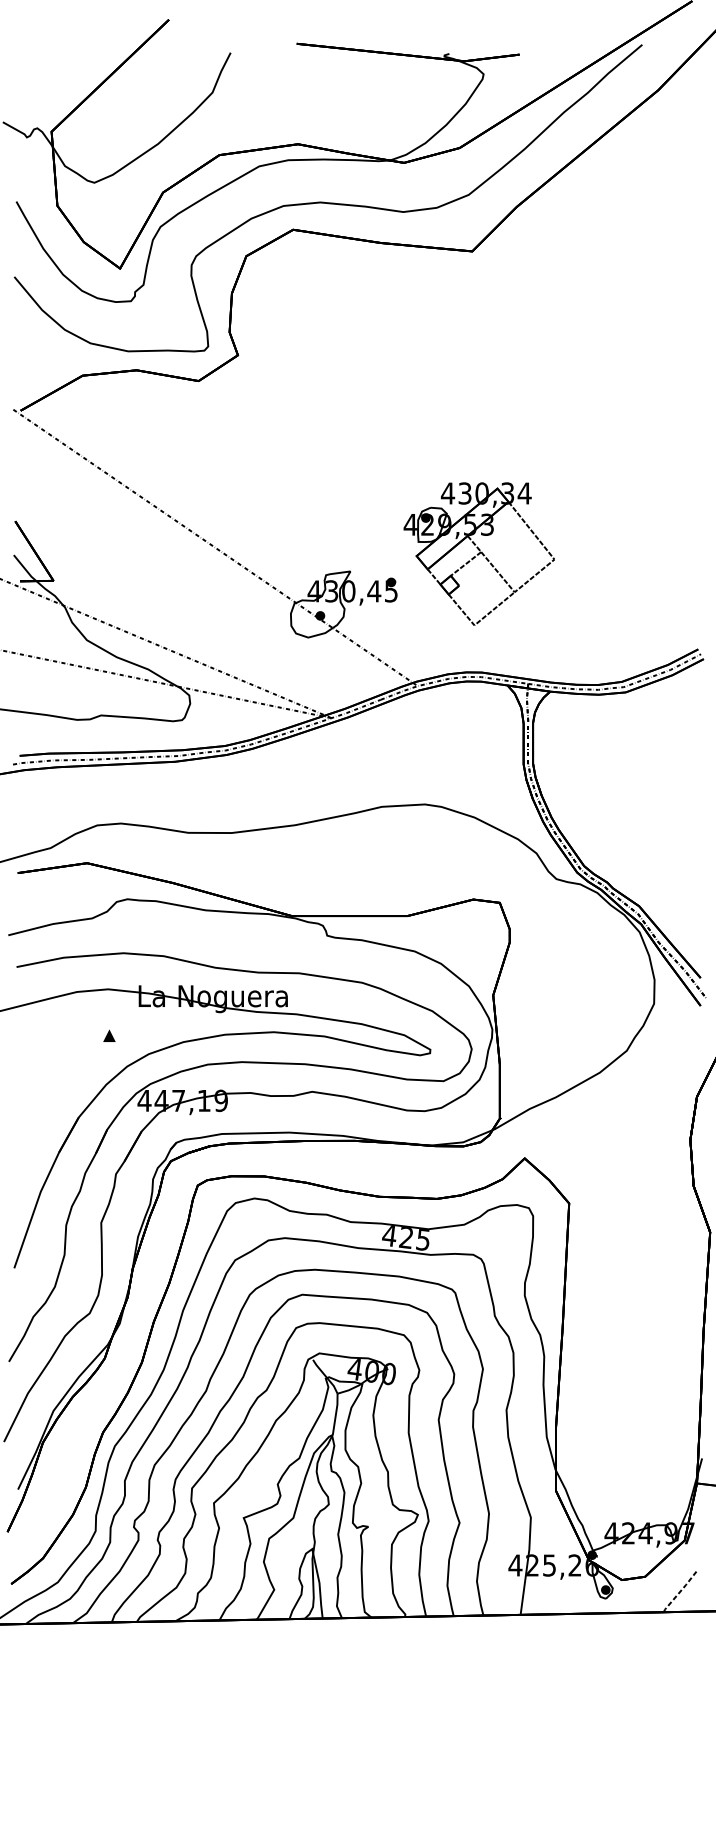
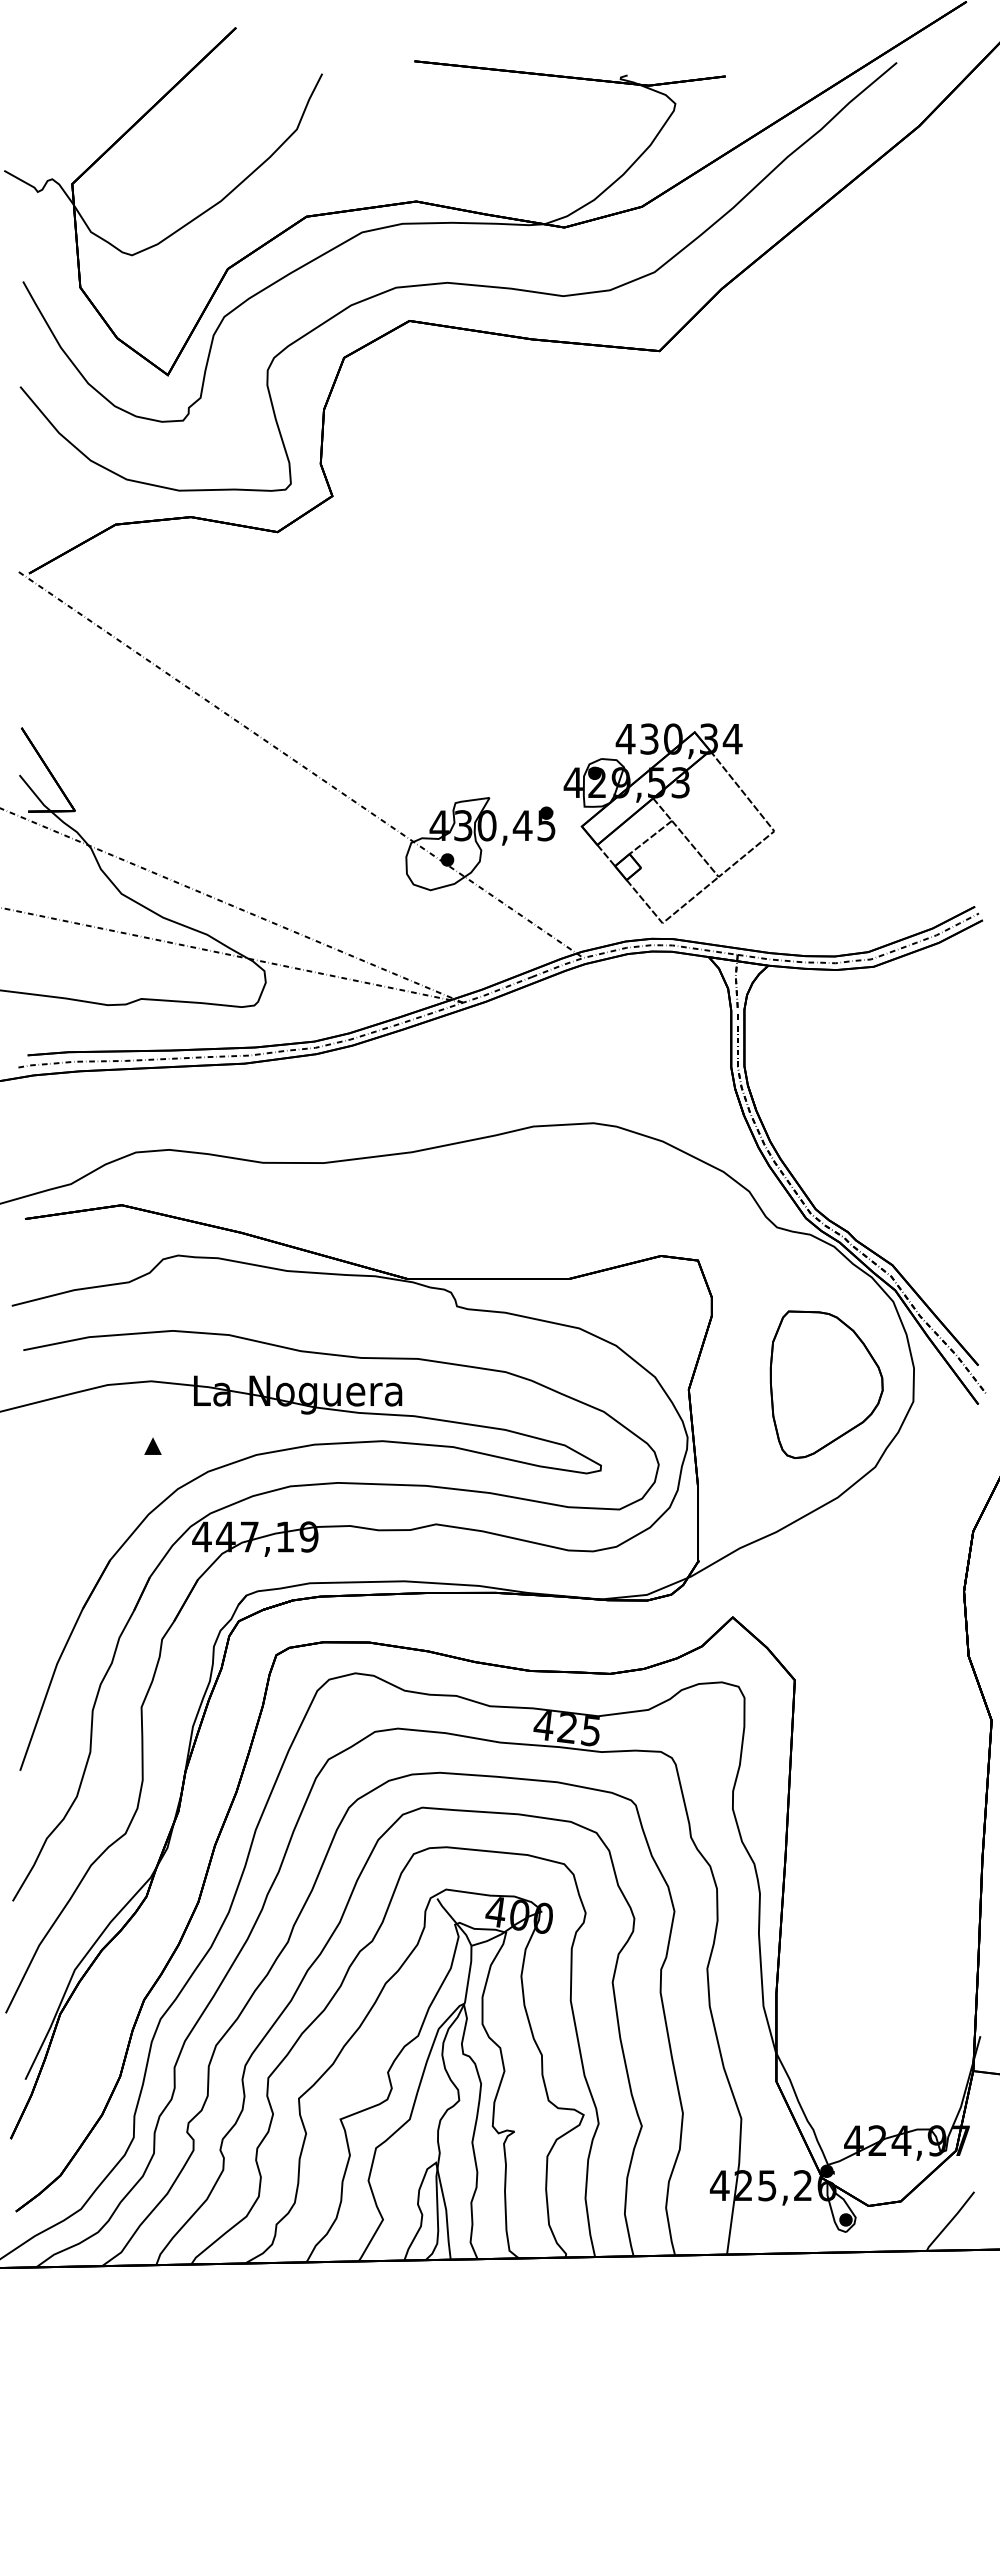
part: (478, 553) -> (668, 823), moved
part: (591, 991) -> (826, 1384), added
line: (680, 1591) -> (950, 2221), dashed -> solid

